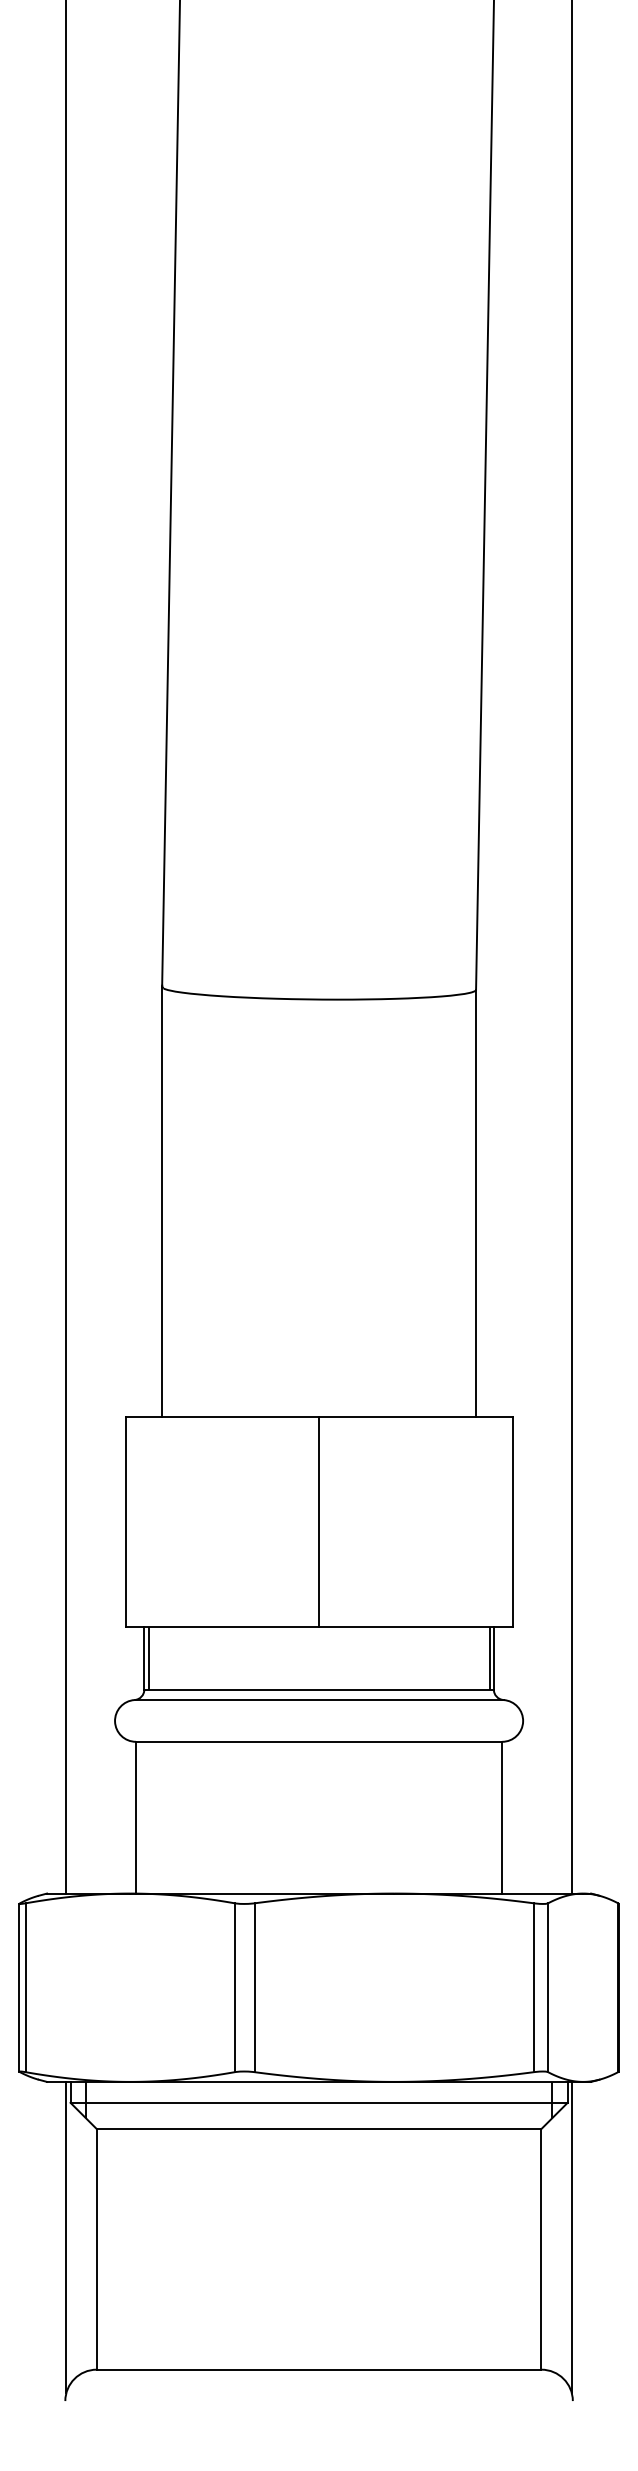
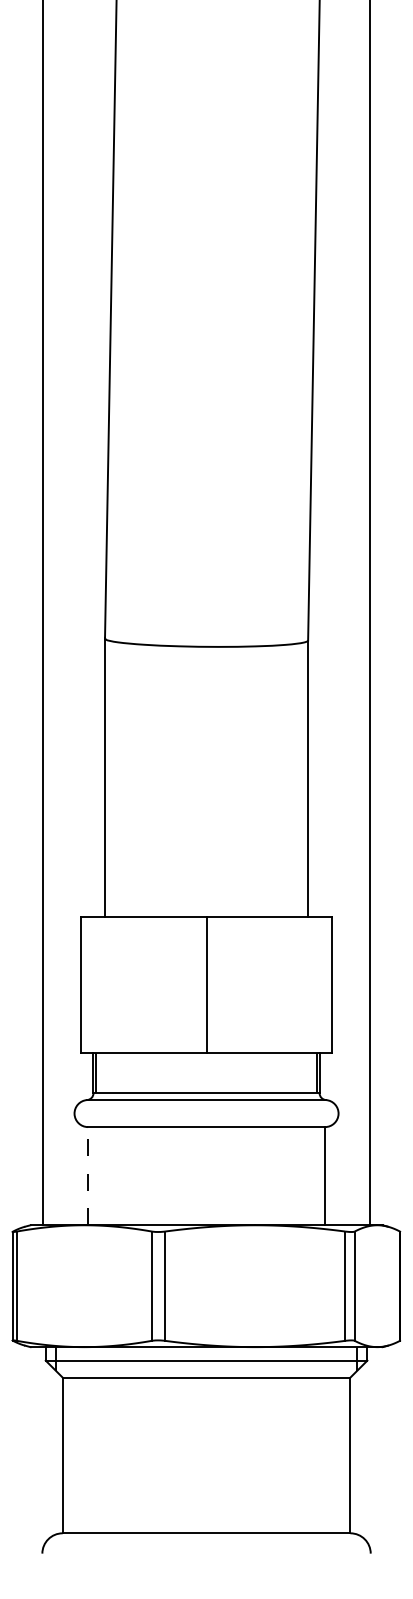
line: (136, 1816) -> (88, 1175), solid -> dashed
line: (67, 2237) -> (43, 1447), removed
line: (572, 2237) -> (370, 1447), removed

